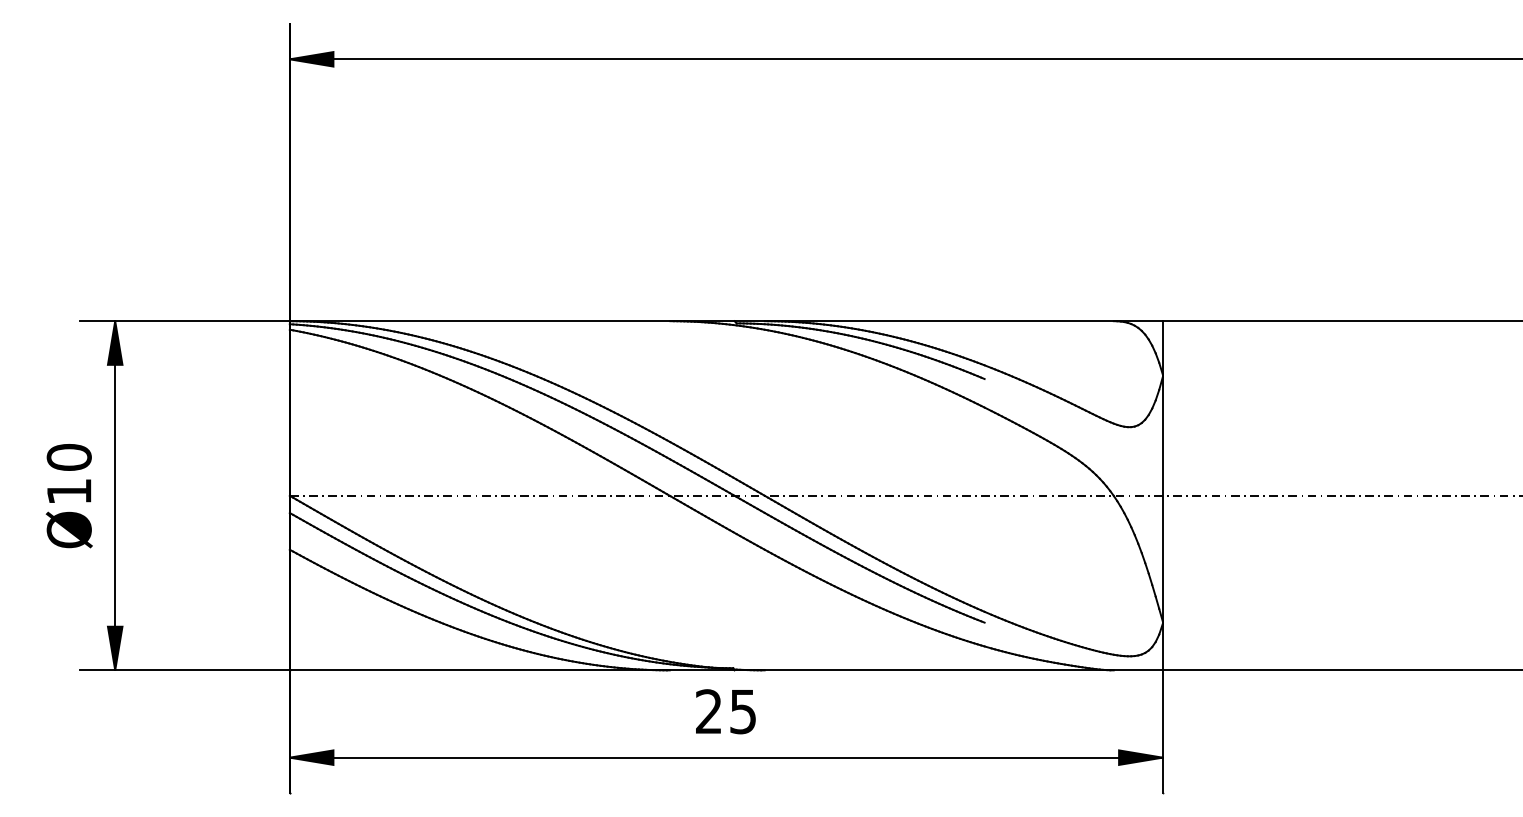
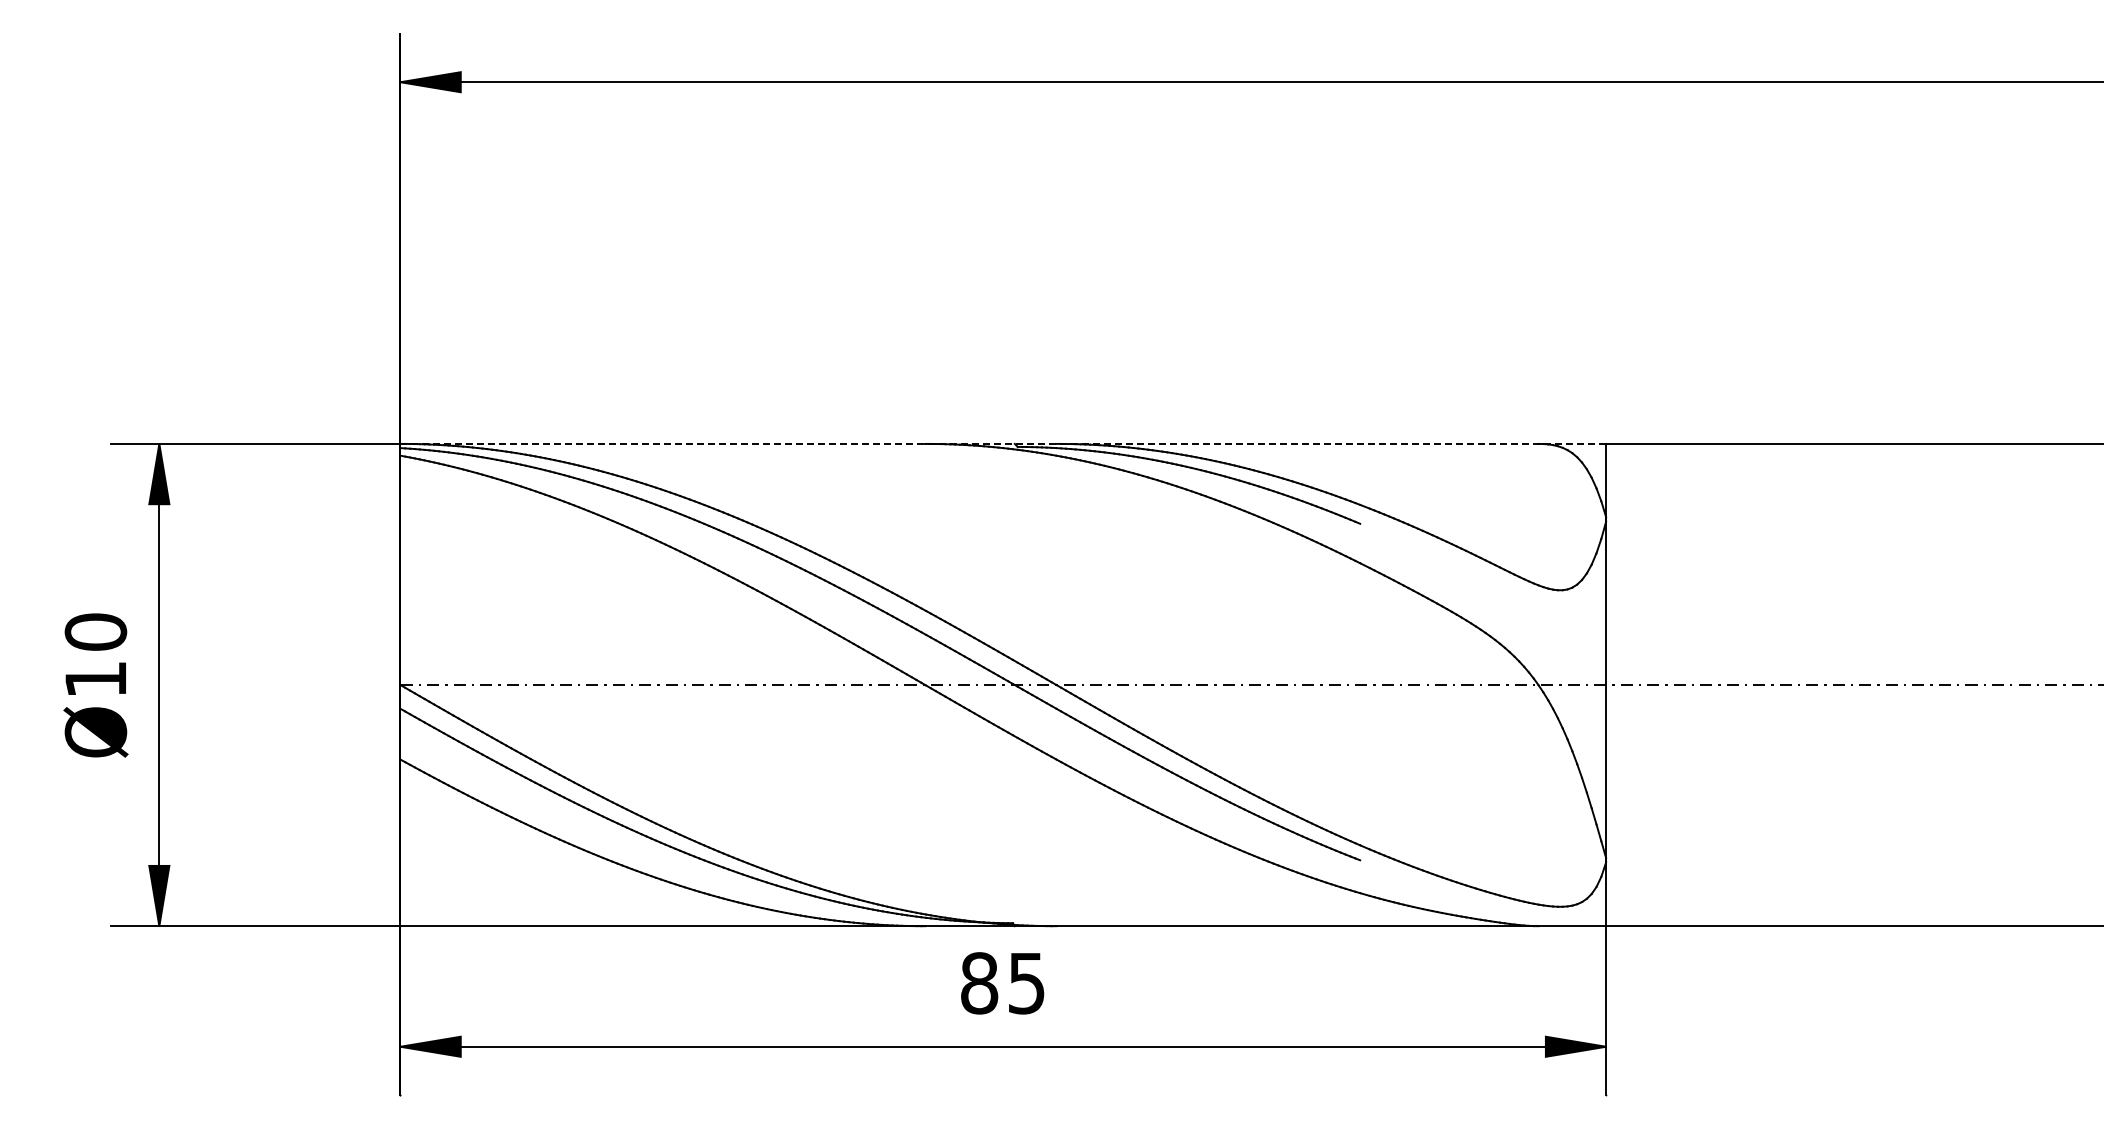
line: (726, 320) -> (1003, 443), solid -> dashed
text: (709, 711) -> (979, 983), 25 -> 85

